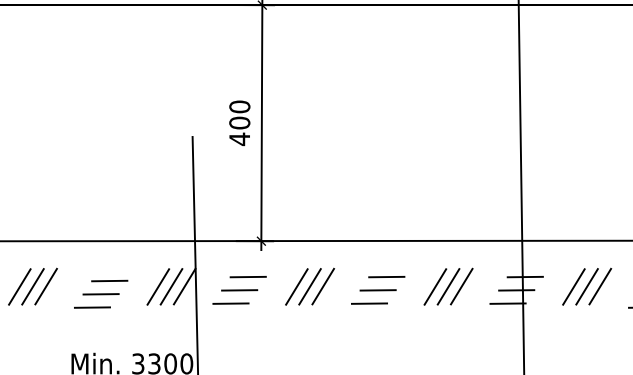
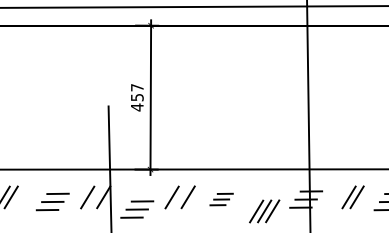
text: (238, 114) -> (136, 92), 400 -> 457
line: (44, 286) -> (18, 197), removed
line: (171, 286) -> (95, 197), removed
line: (308, 286) -> (179, 197), removed
part: (448, 286) -> (264, 211), moved
line: (572, 286) -> (340, 197), removed
part: (240, 290) -> (137, 209), moved
part: (377, 290) -> (221, 199), size x0.7

